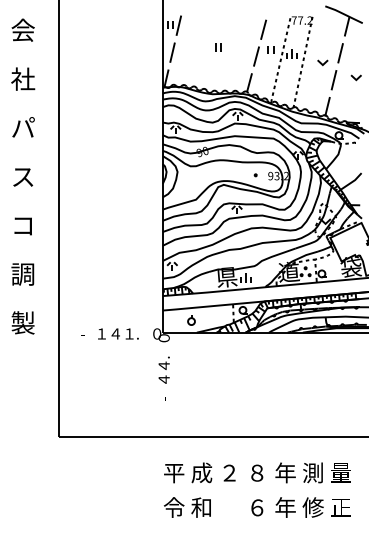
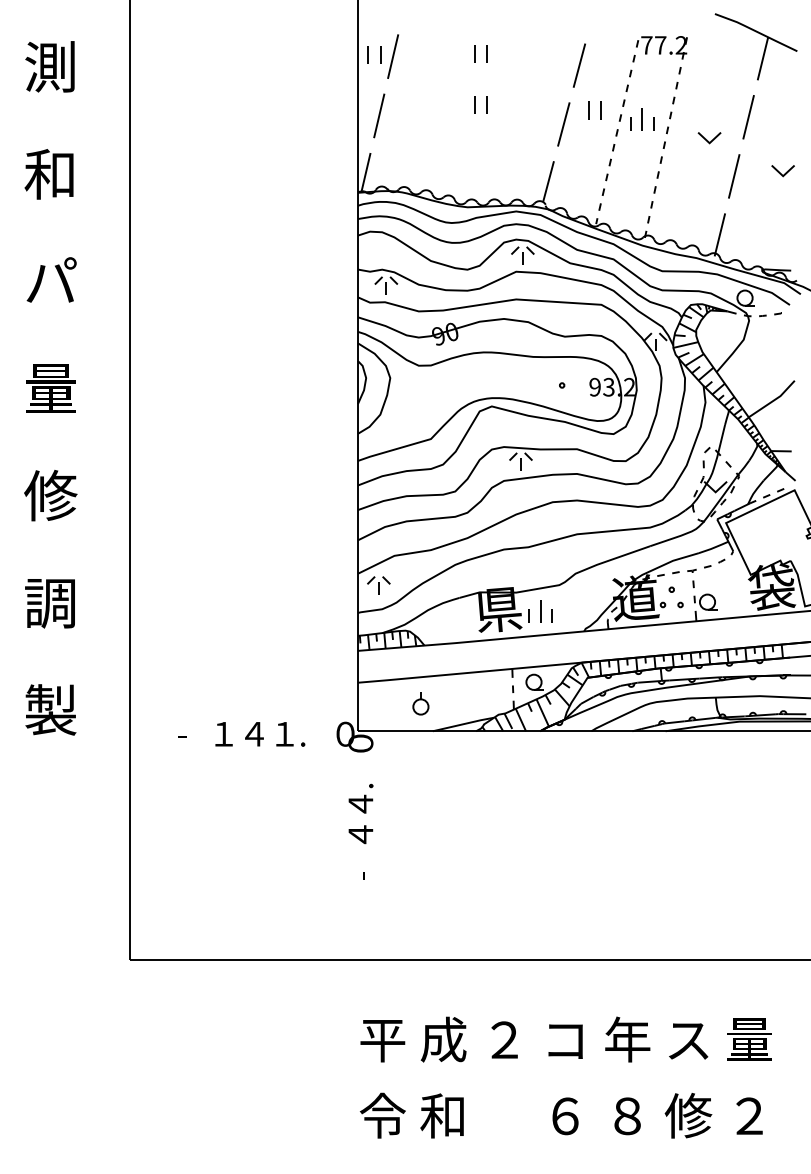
part: (218, 24) -> (480, 53), added
text: (22, 29) -> (49, 64), 会 -> 測
text: (23, 78) -> (51, 172), 社 -> 和
text: (23, 176) -> (51, 388), ス -> 量
text: (23, 225) -> (51, 495), コ -> 修
text: (257, 472) -> (565, 1038), ８ -> コ
text: (312, 472) -> (686, 1038), 測 -> ス
text: (285, 507) -> (627, 1115), 年 -> ８
text: (340, 507) -> (748, 1115), 正 -> ２

